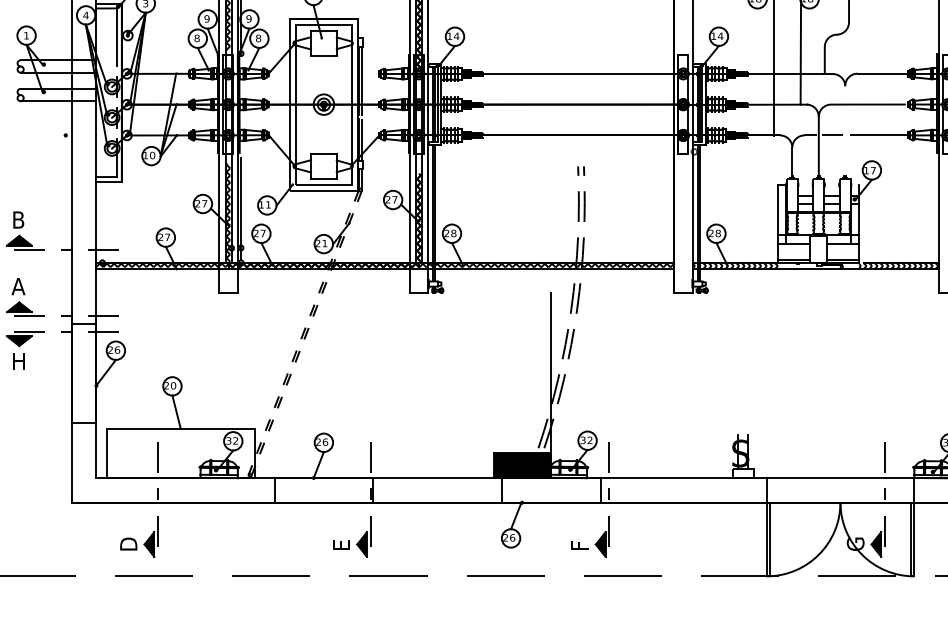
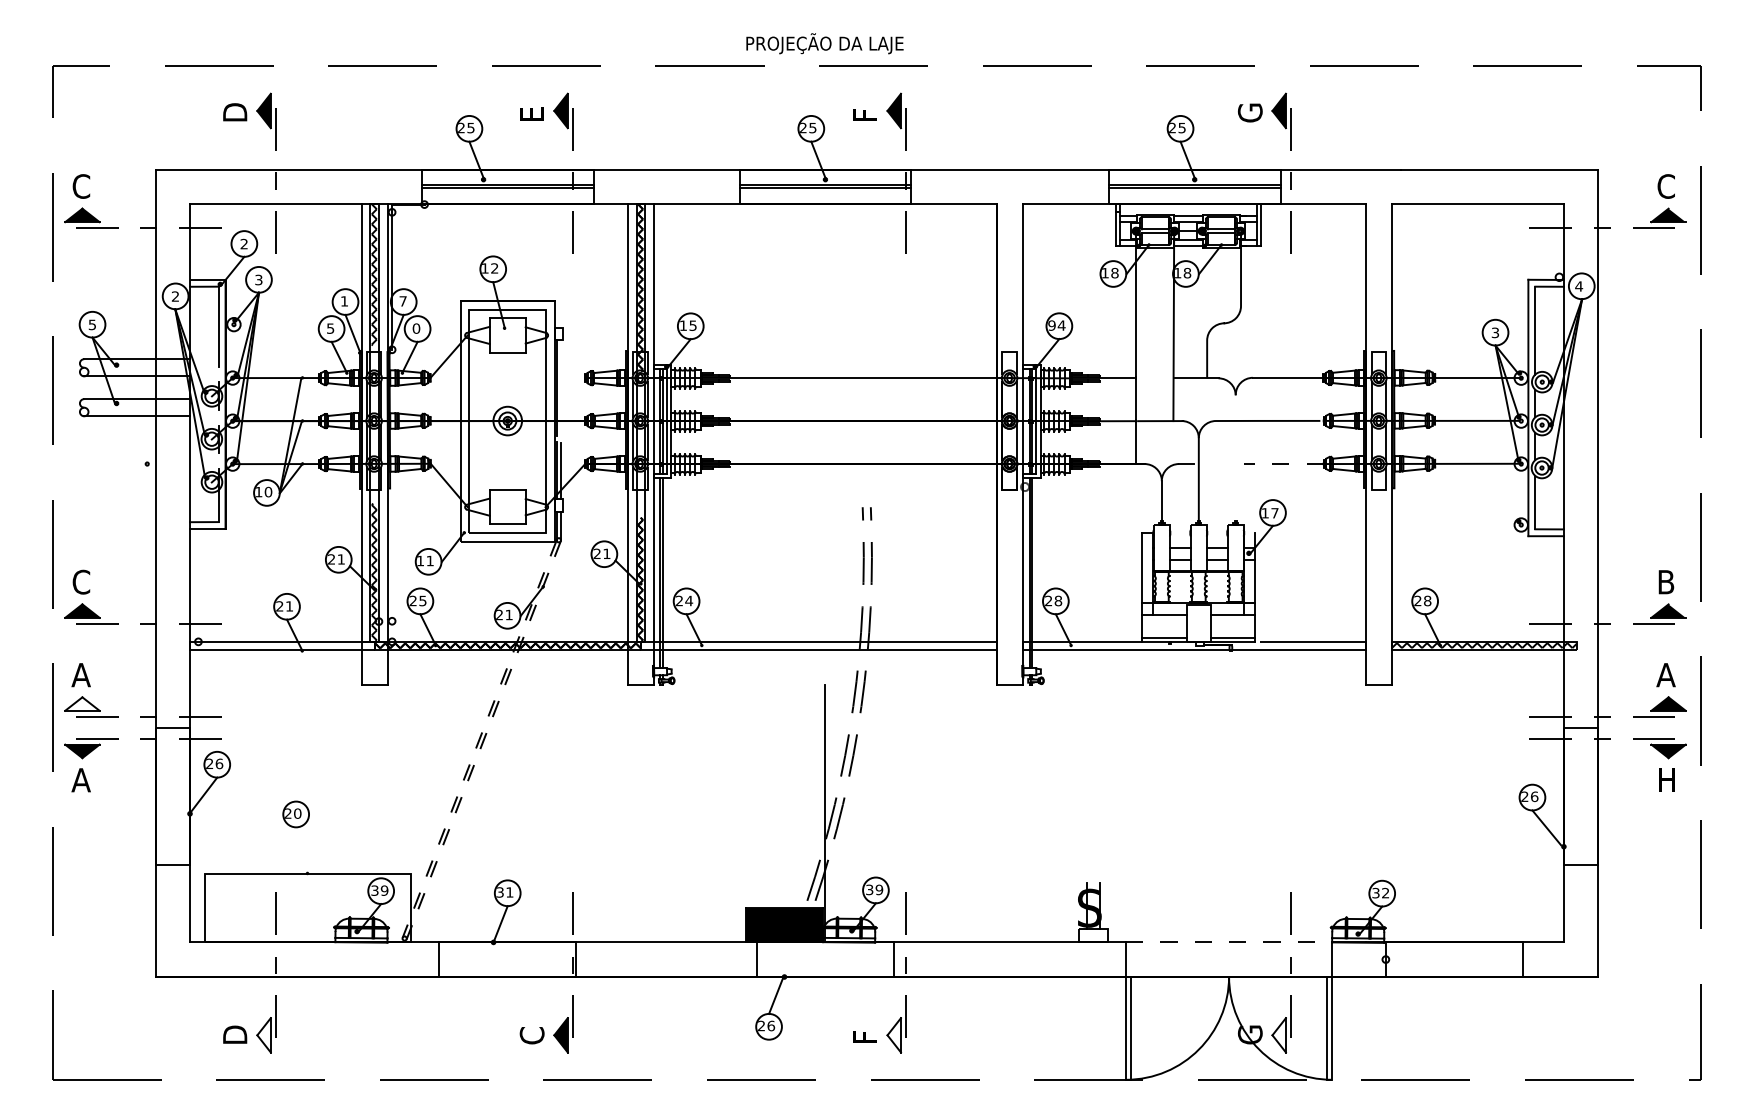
text: (86, 15) -> (175, 296), 4 -> 2
text: (207, 19) -> (344, 301), 9 -> 1
text: (248, 19) -> (402, 301), 9 -> 7
text: (25, 35) -> (91, 324), 1 -> 5
text: (456, 36) -> (693, 325), 14 -> 15
text: (713, 36) -> (1051, 325), 14 -> 94
text: (197, 38) -> (330, 328), 8 -> 5
text: (258, 38) -> (416, 328), 8 -> 0
line: (787, 74) -> (1154, 378), removed
line: (362, 79) -> (561, 386), removed
line: (831, 135) -> (1216, 464), removed
line: (880, 135) -> (1284, 464), solid -> dashed
text: (394, 199) -> (606, 553), 27 -> 21
text: (204, 203) -> (340, 559), 27 -> 21
line: (241, 208) -> (392, 566), removed
text: (18, 219) -> (81, 581), B -> C
text: (262, 233) -> (422, 601), 27 -> 25
text: (454, 233) -> (689, 600), 28 -> 24
text: (167, 237) -> (289, 606), 27 -> 21
hatch: (162, 265) -> (282, 645), removed
hatch: (546, 265) -> (818, 645), removed
hatch: (734, 265) -> (1081, 645), removed
hatch: (898, 265) -> (1310, 645), removed
fill: (19, 306) -> (82, 703), removed
text: (17, 362) -> (80, 780), H -> A
line: (176, 412) -> (301, 850), removed
text: (235, 440) -> (384, 890), 32 -> 39
text: (590, 440) -> (879, 889), 32 -> 39
text: (322, 442) -> (505, 892), 26 -> 31
line: (840, 478) -> (1229, 942), solid -> dashed
fill: (149, 544) -> (263, 1035), removed
text: (340, 544) -> (531, 1035), E -> C
fill: (600, 544) -> (893, 1035), removed
fill: (875, 544) -> (1278, 1035), removed

